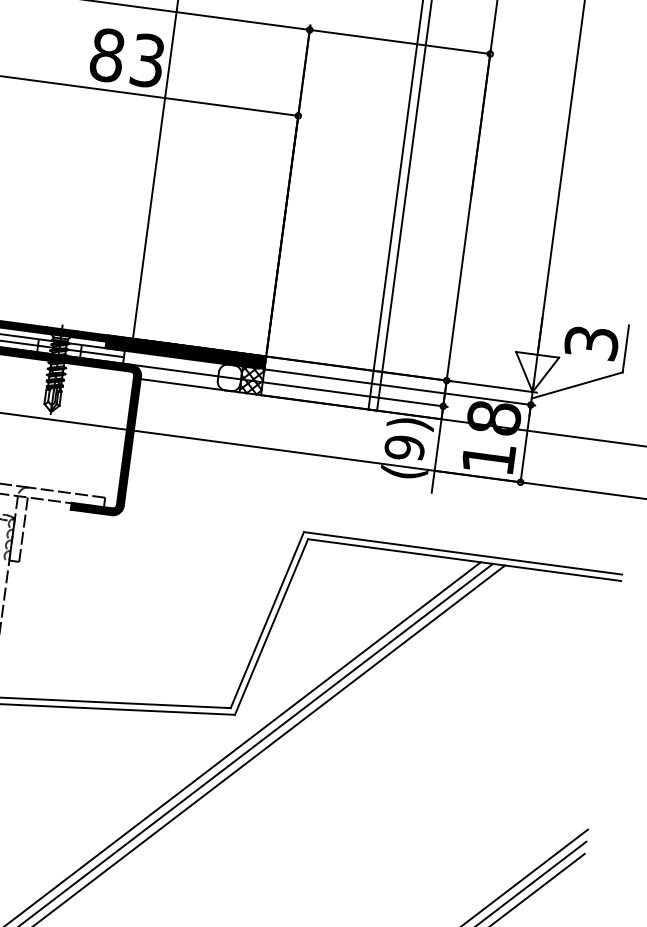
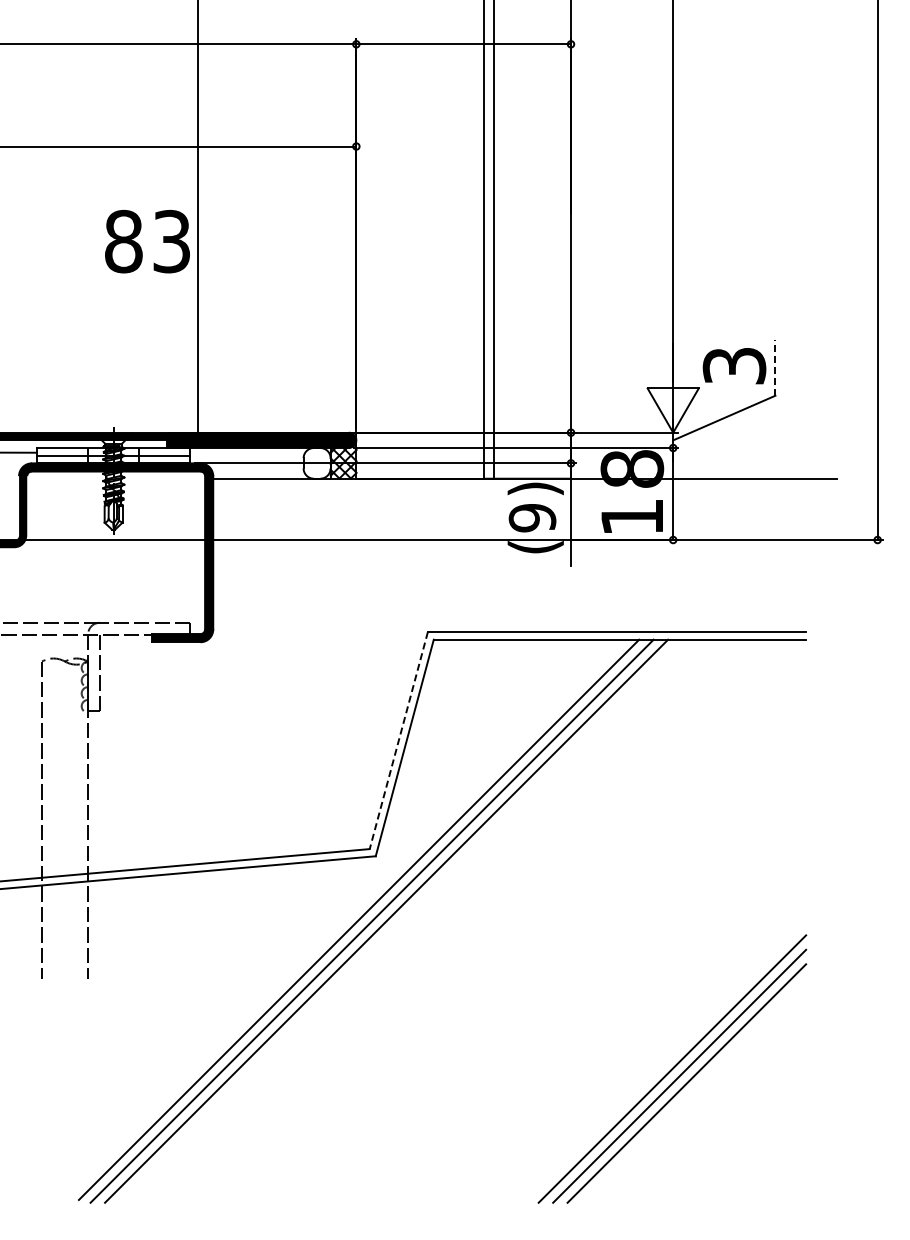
text: (127, 57) -> (147, 241), moved
line: (625, 348) -> (775, 367), solid -> dashed
line: (266, 620) -> (398, 741), solid -> dashed

